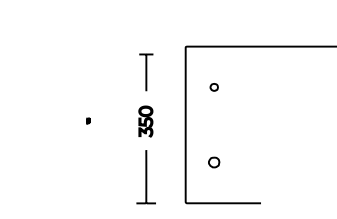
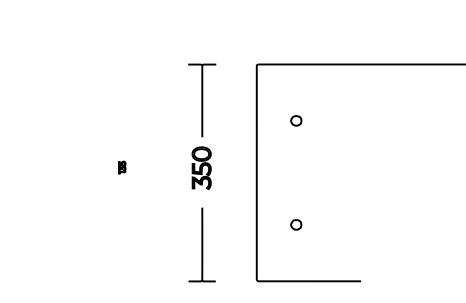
part: (146, 72) -> (202, 100), size x1.43
part: (88, 121) -> (122, 167), size x1.67
part: (214, 162) -> (296, 224), size x0.71

